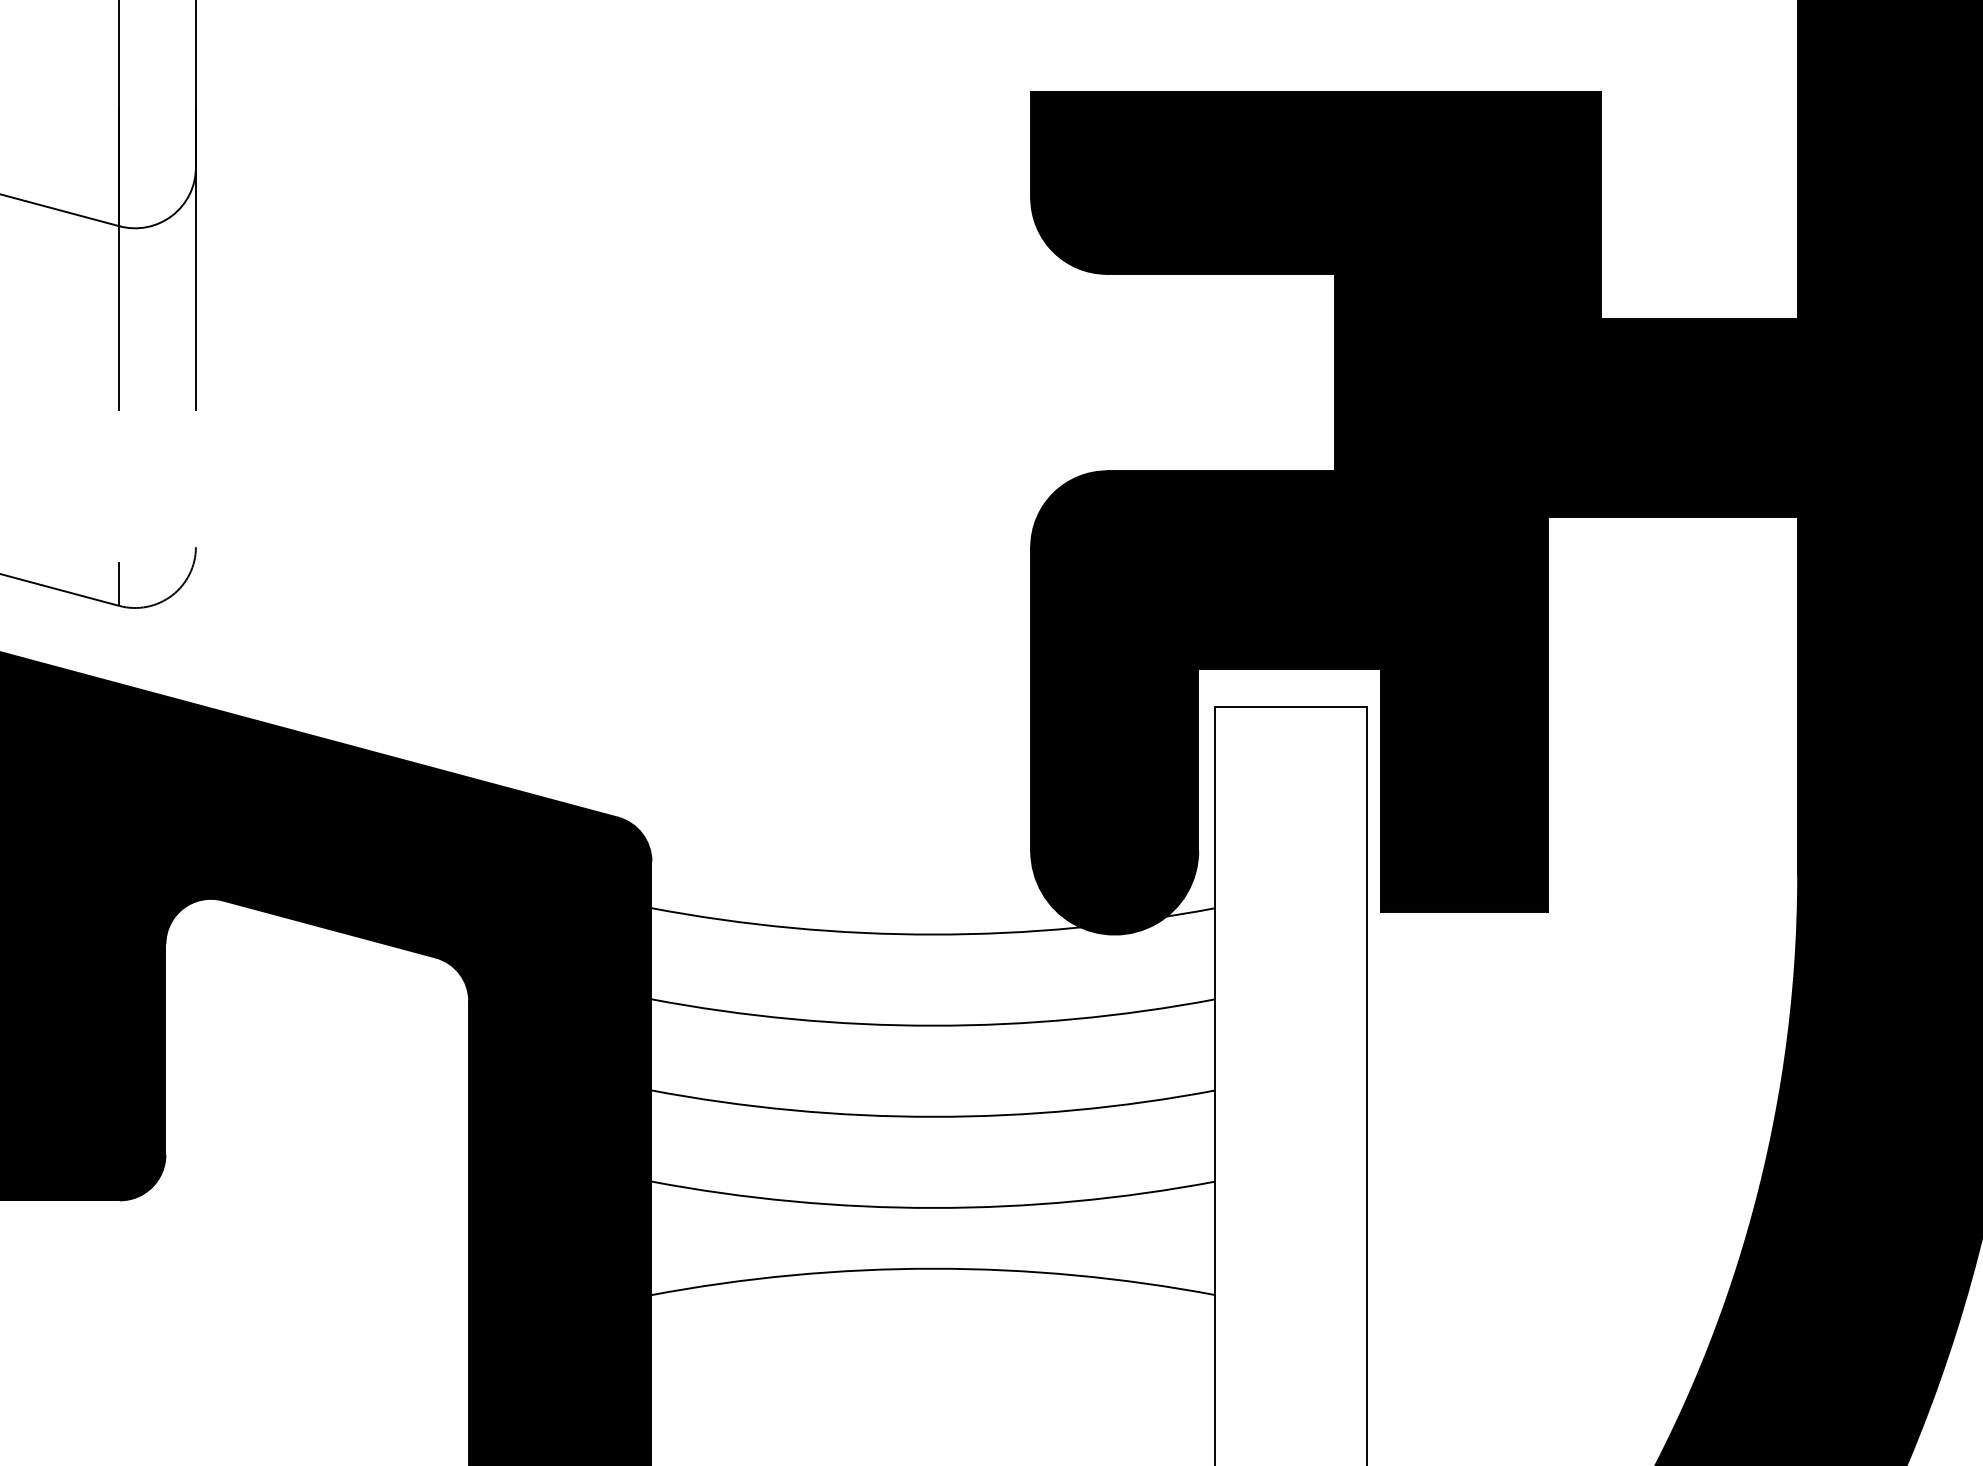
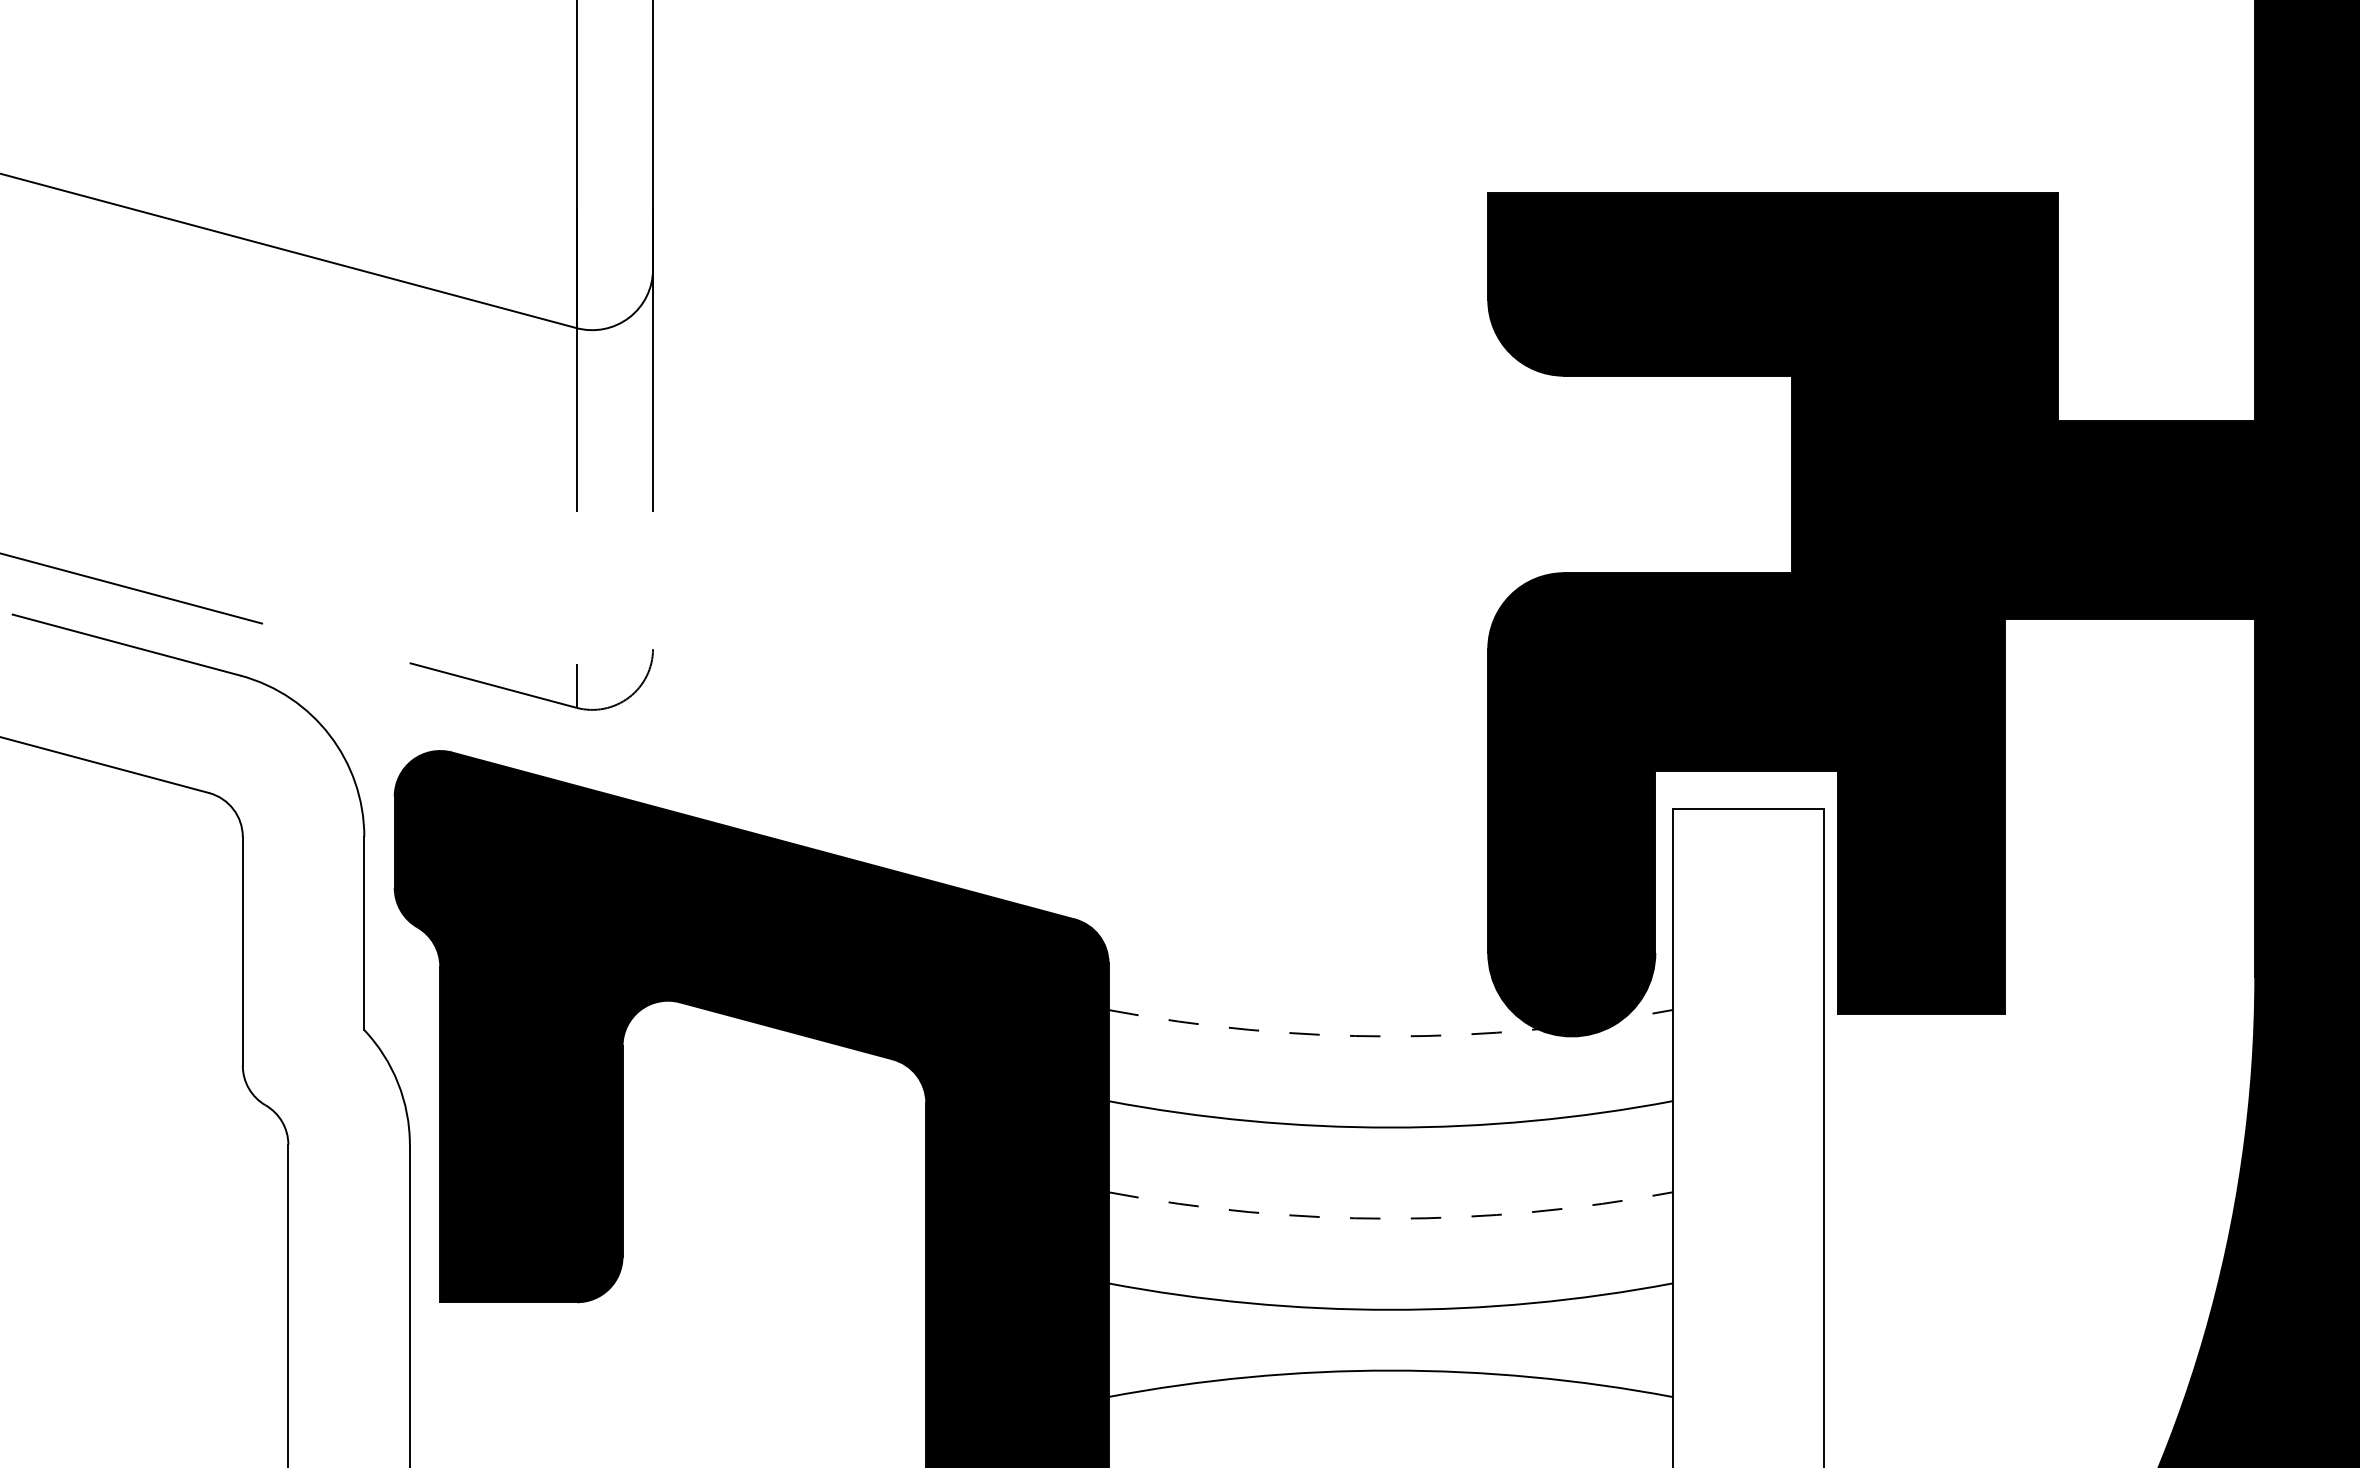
arc: (933, 934) -> (1390, 1036), solid -> dashed
arc: (933, 1116) -> (1390, 1218), solid -> dashed

